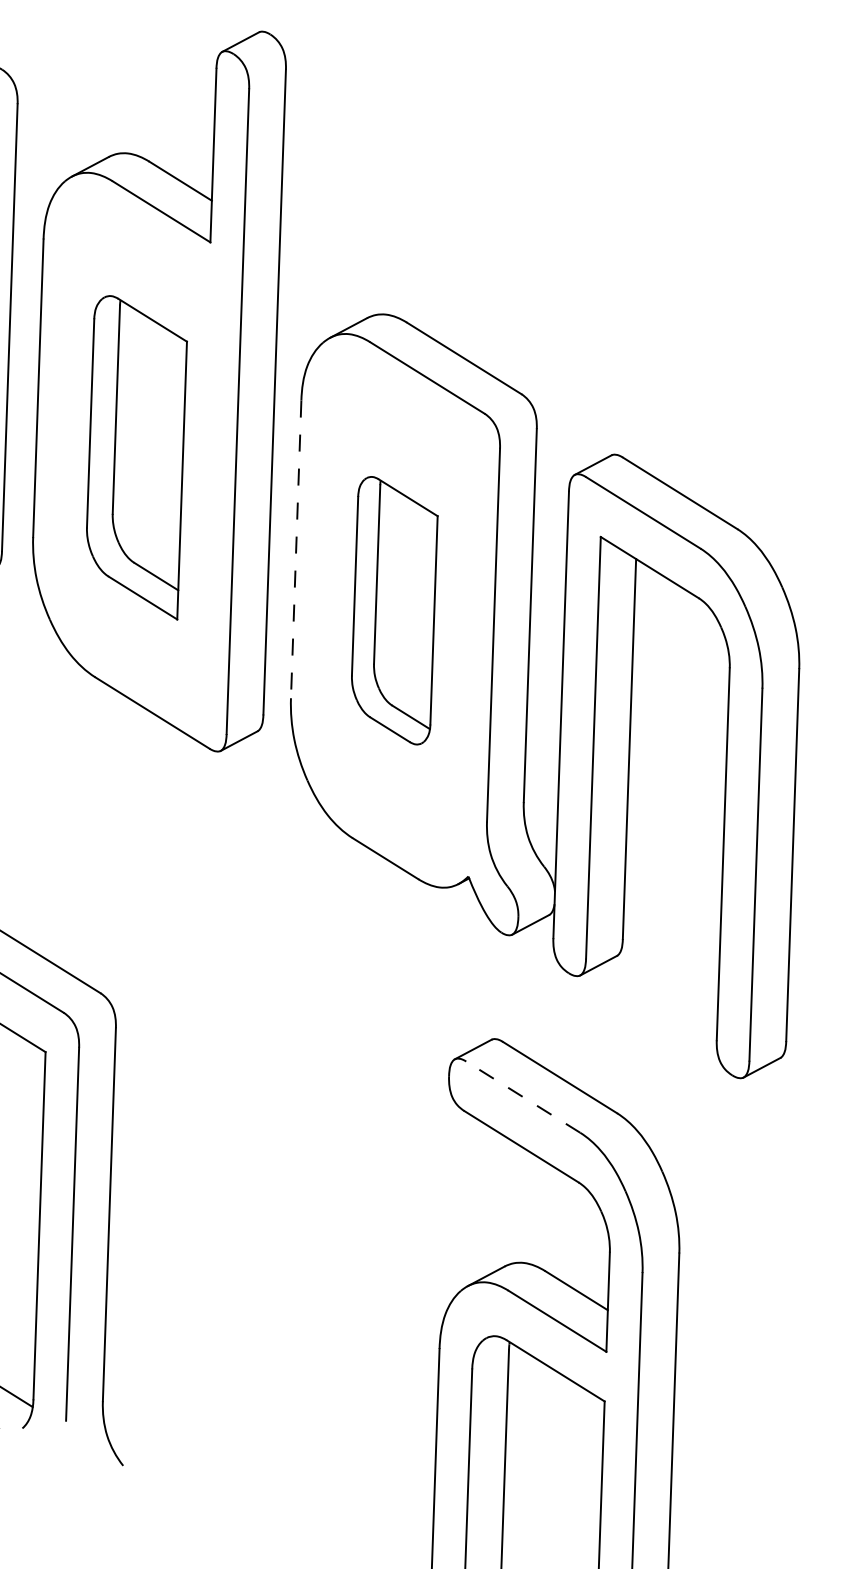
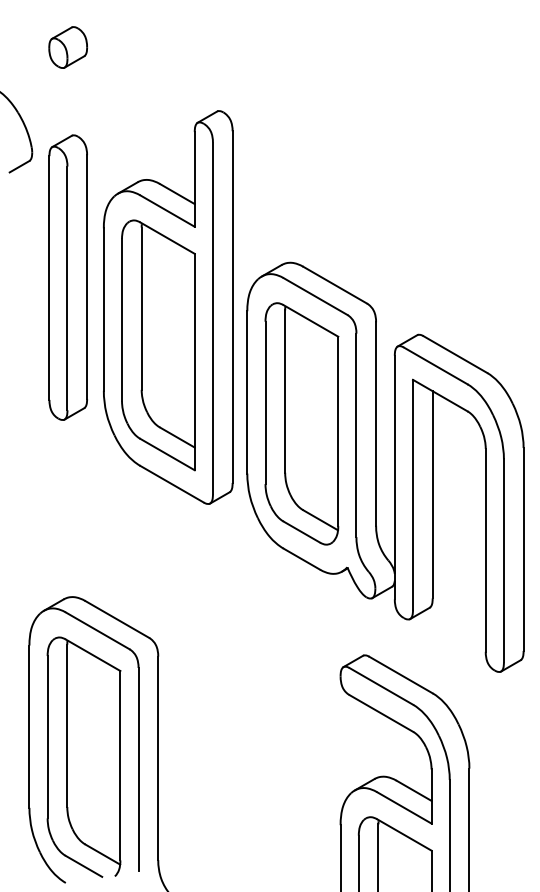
part: (136, 457) -> (158, 345), size x1.43
line: (296, 549) -> (247, 392), dashed -> solid
part: (393, 609) -> (301, 423), size x1.67
line: (523, 1097) -> (381, 686), dashed -> solid

